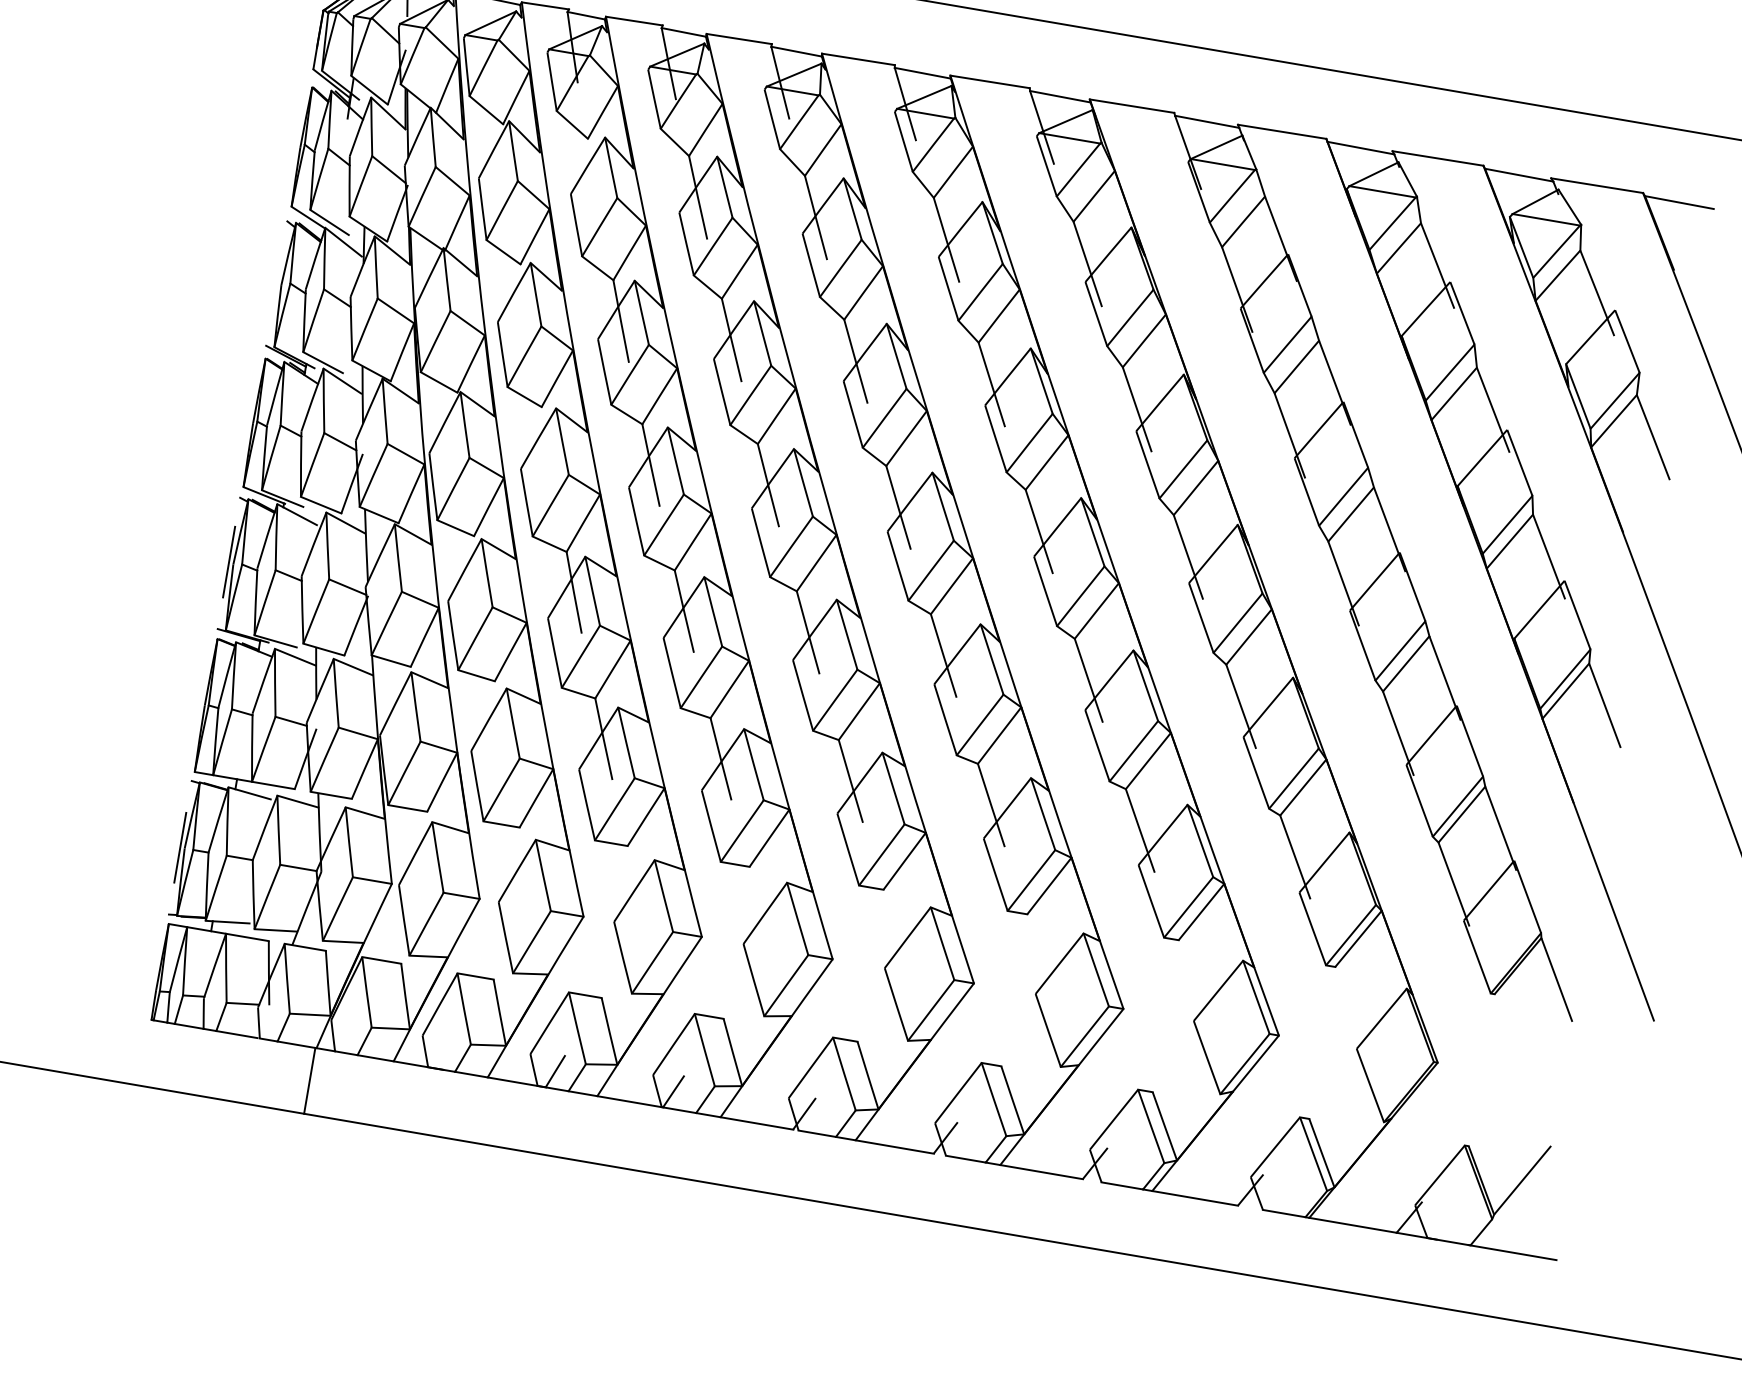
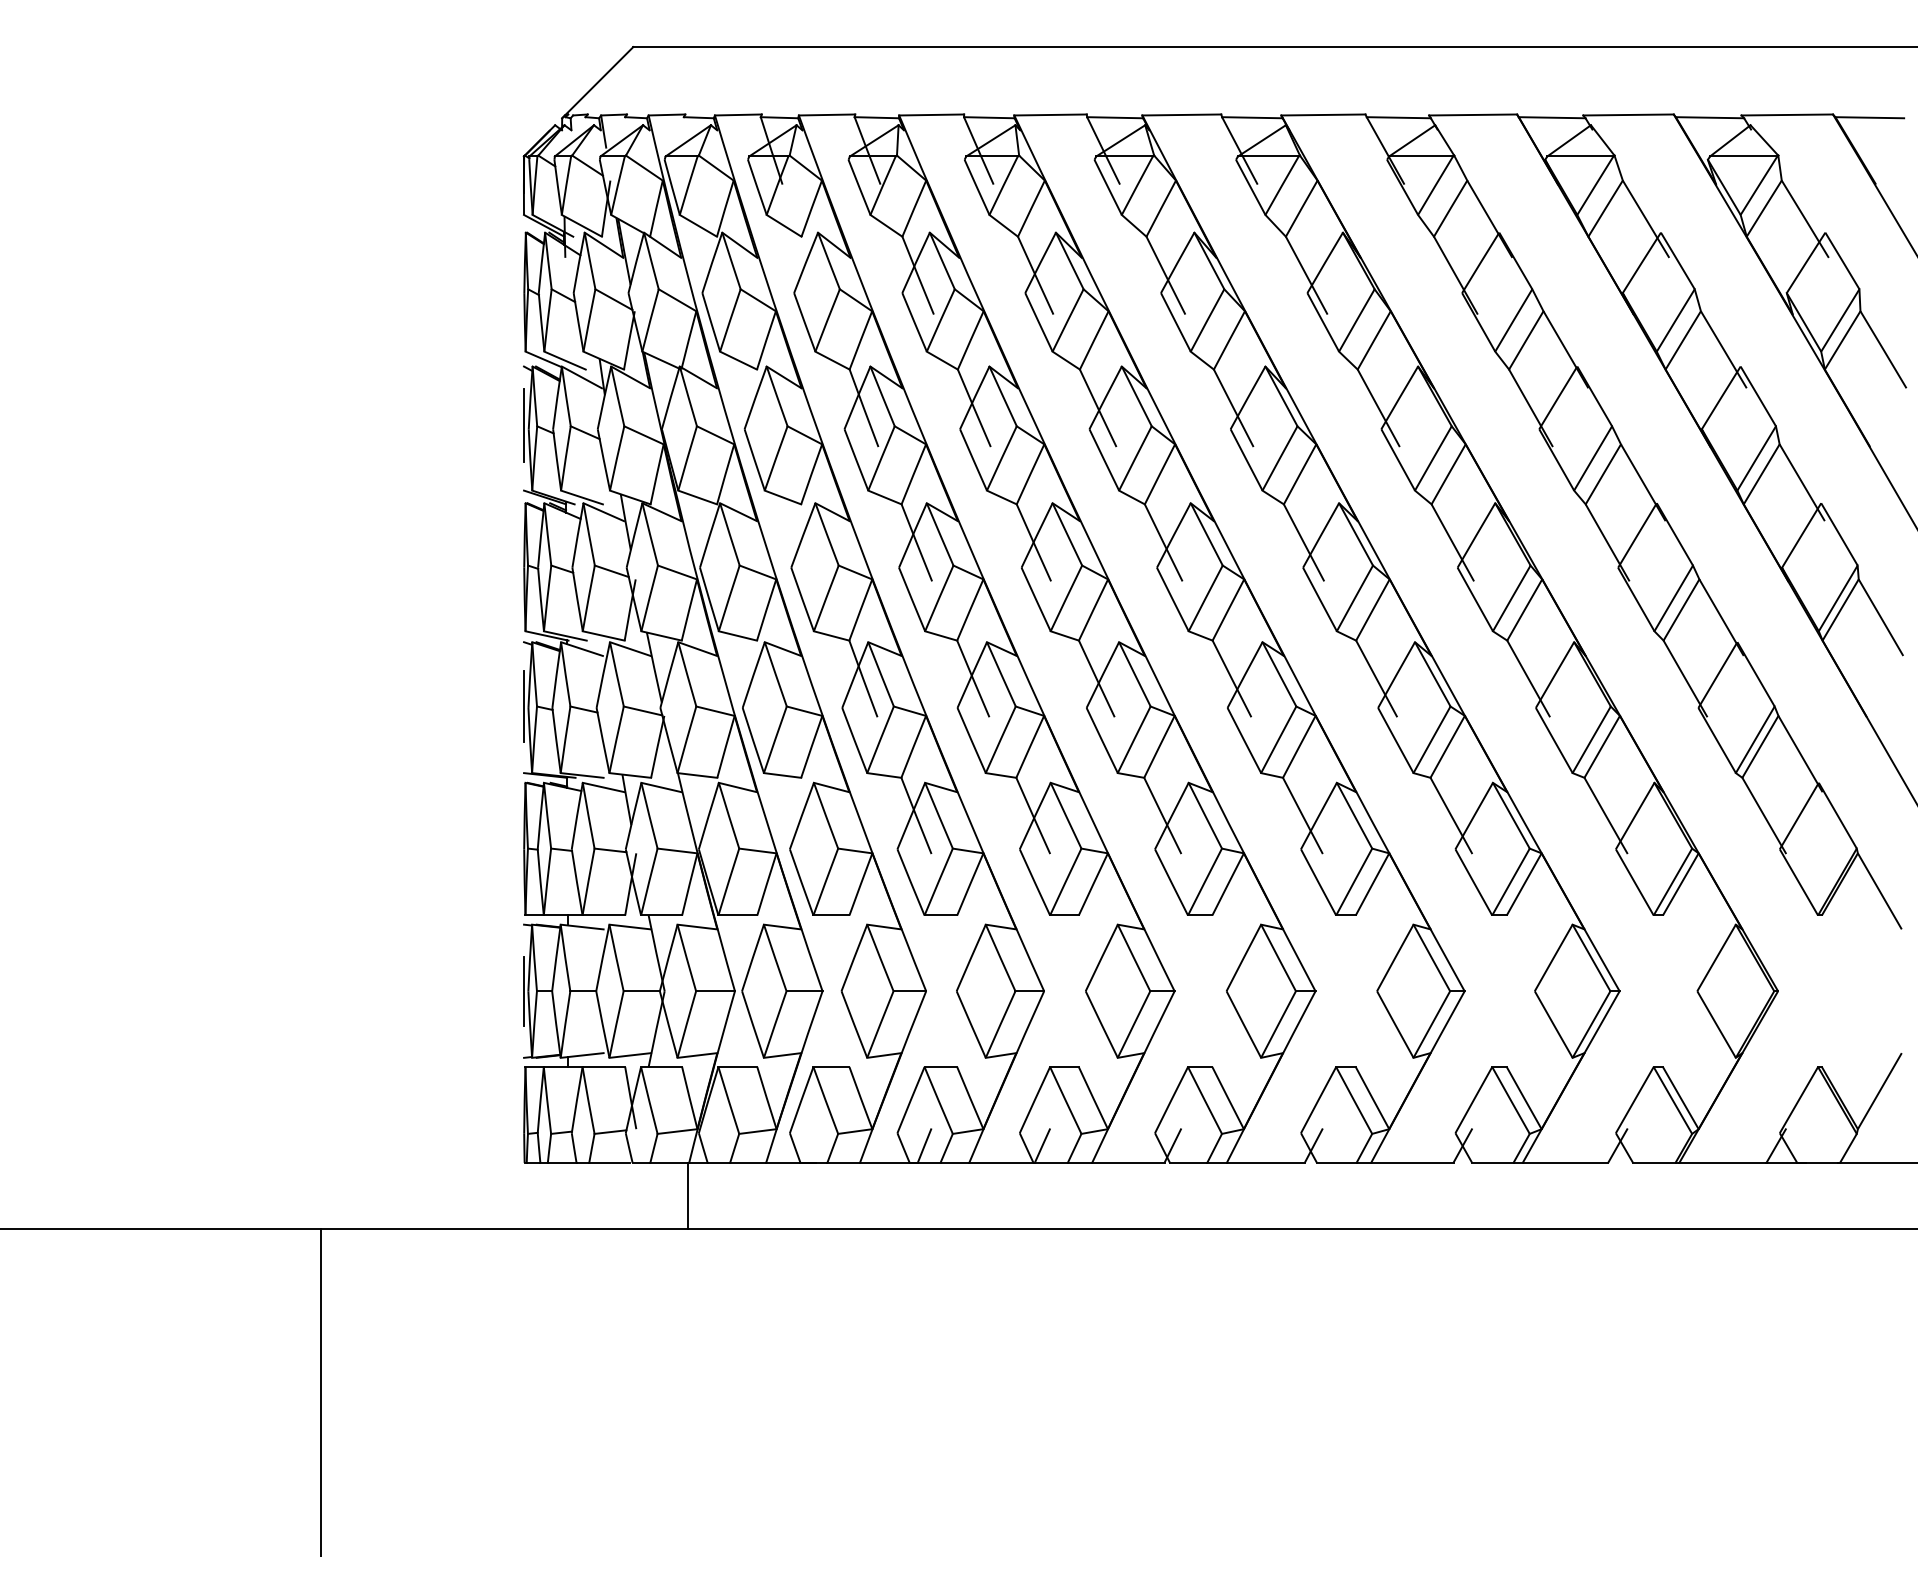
line: (276, 280) -> (523, 425), added

